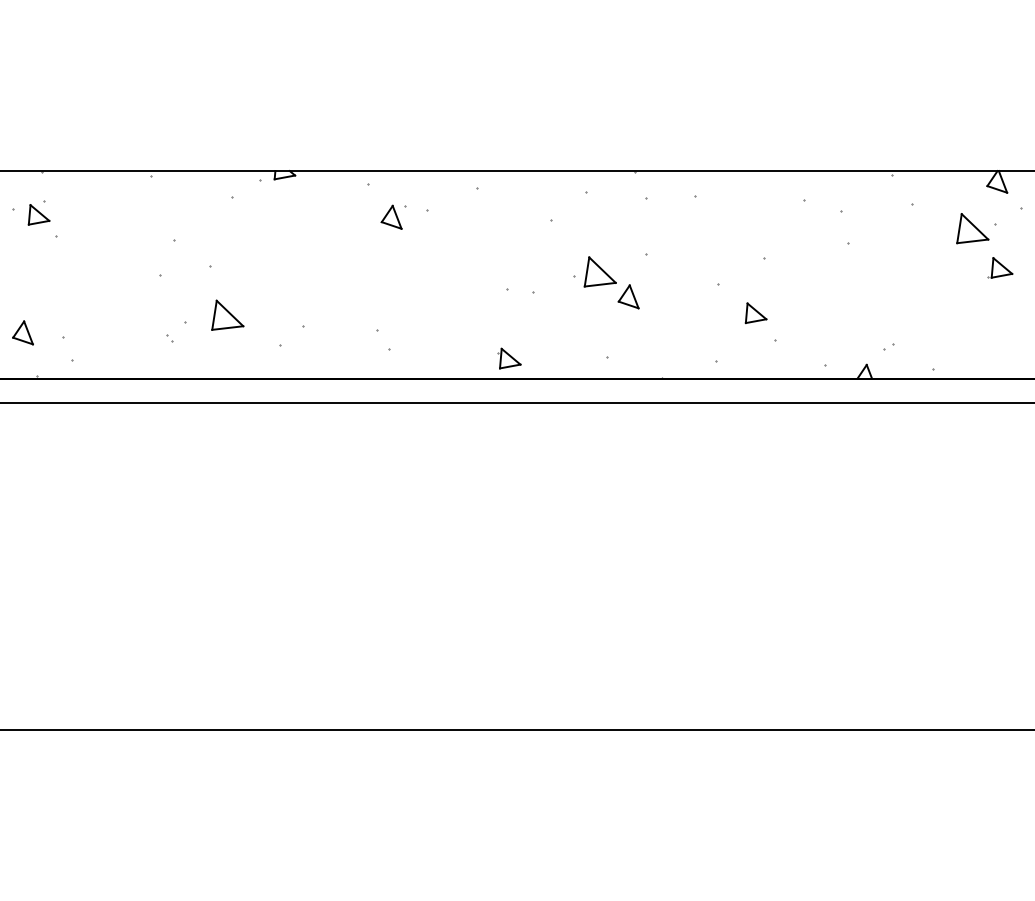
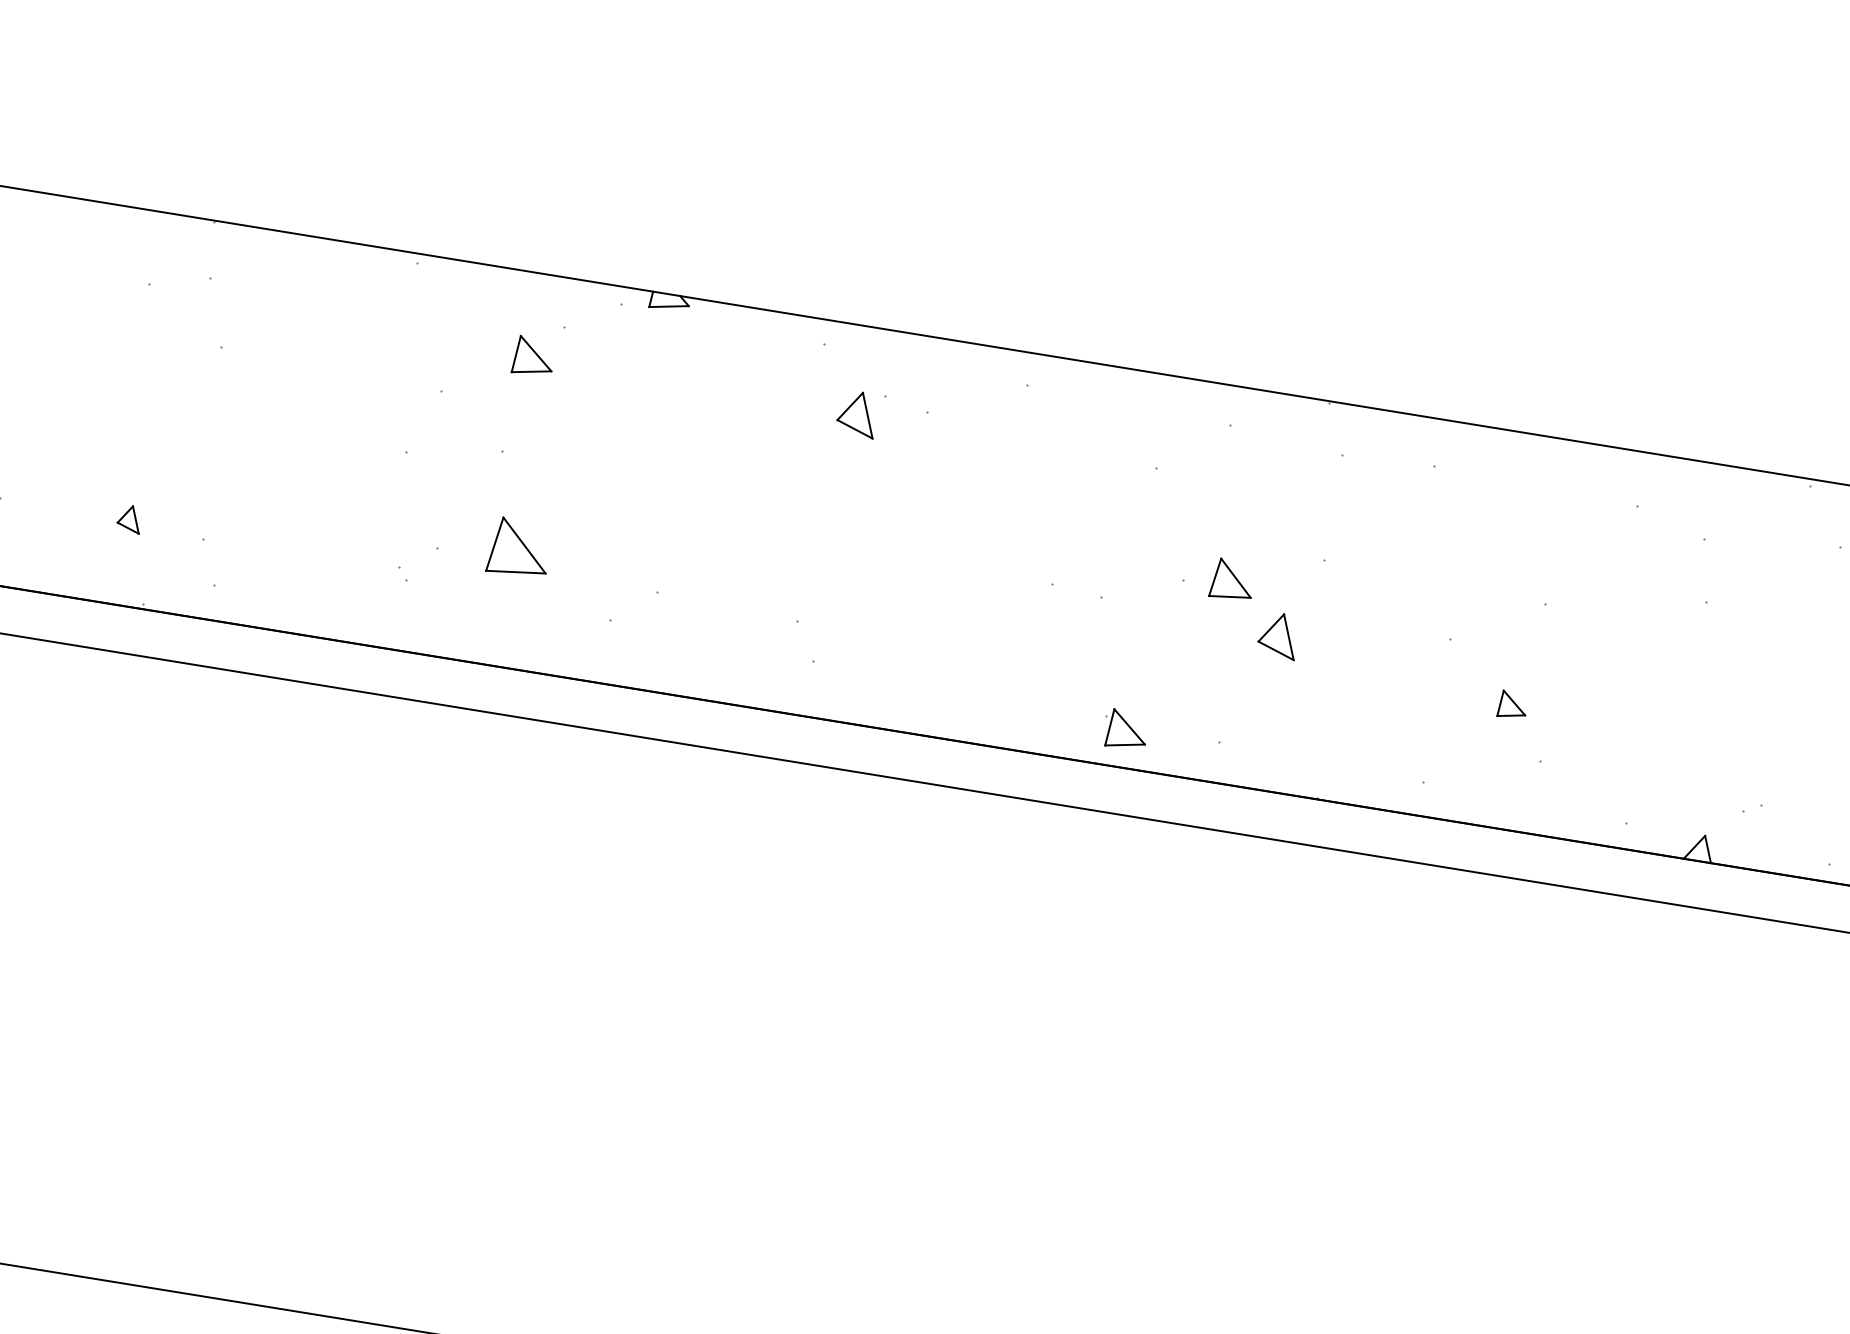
part: (38, 214) -> (532, 355), moved
part: (599, 271) -> (1231, 579), size x0.7
part: (755, 313) -> (1511, 705), size x0.7
part: (22, 332) -> (128, 518), size x0.6
part: (509, 358) -> (1126, 729), moved

